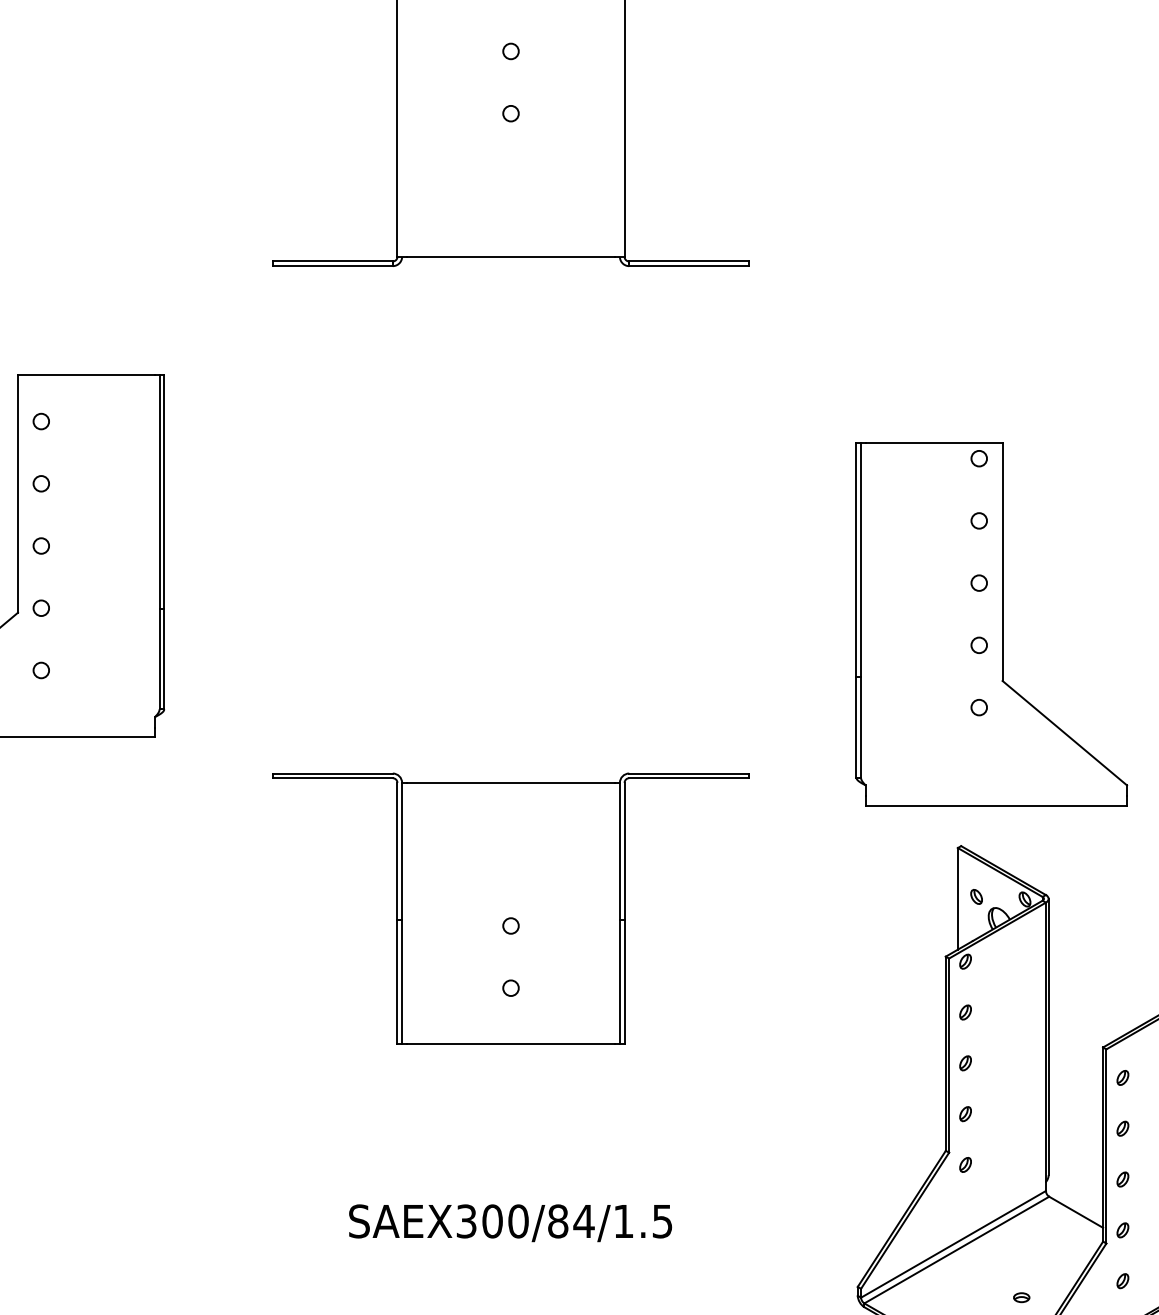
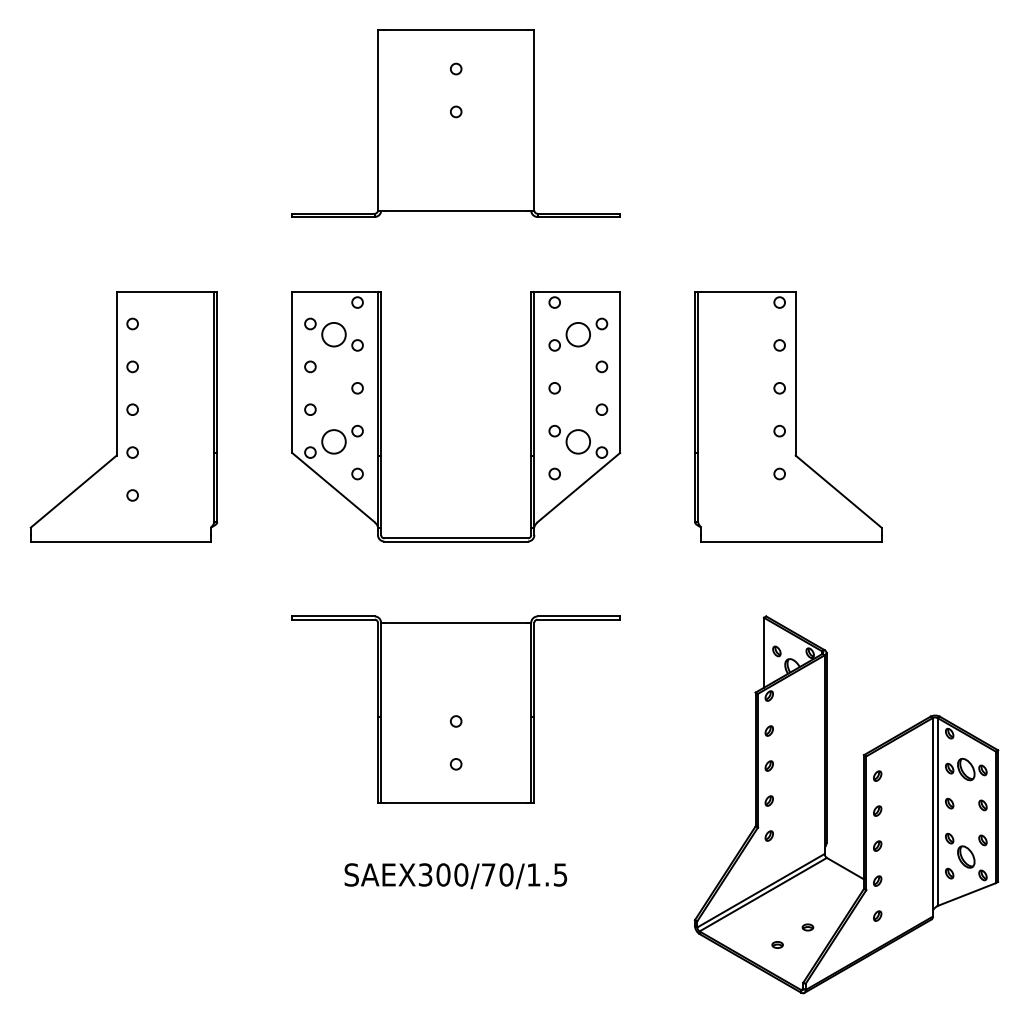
part: (618, 555) -> (530, 416), added
part: (992, 624) -> (788, 416), moved
part: (510, 908) -> (455, 709), moved
text: (571, 1220) -> (497, 874), SAEX300/84/1.5 -> SAEX300/70/1.5

